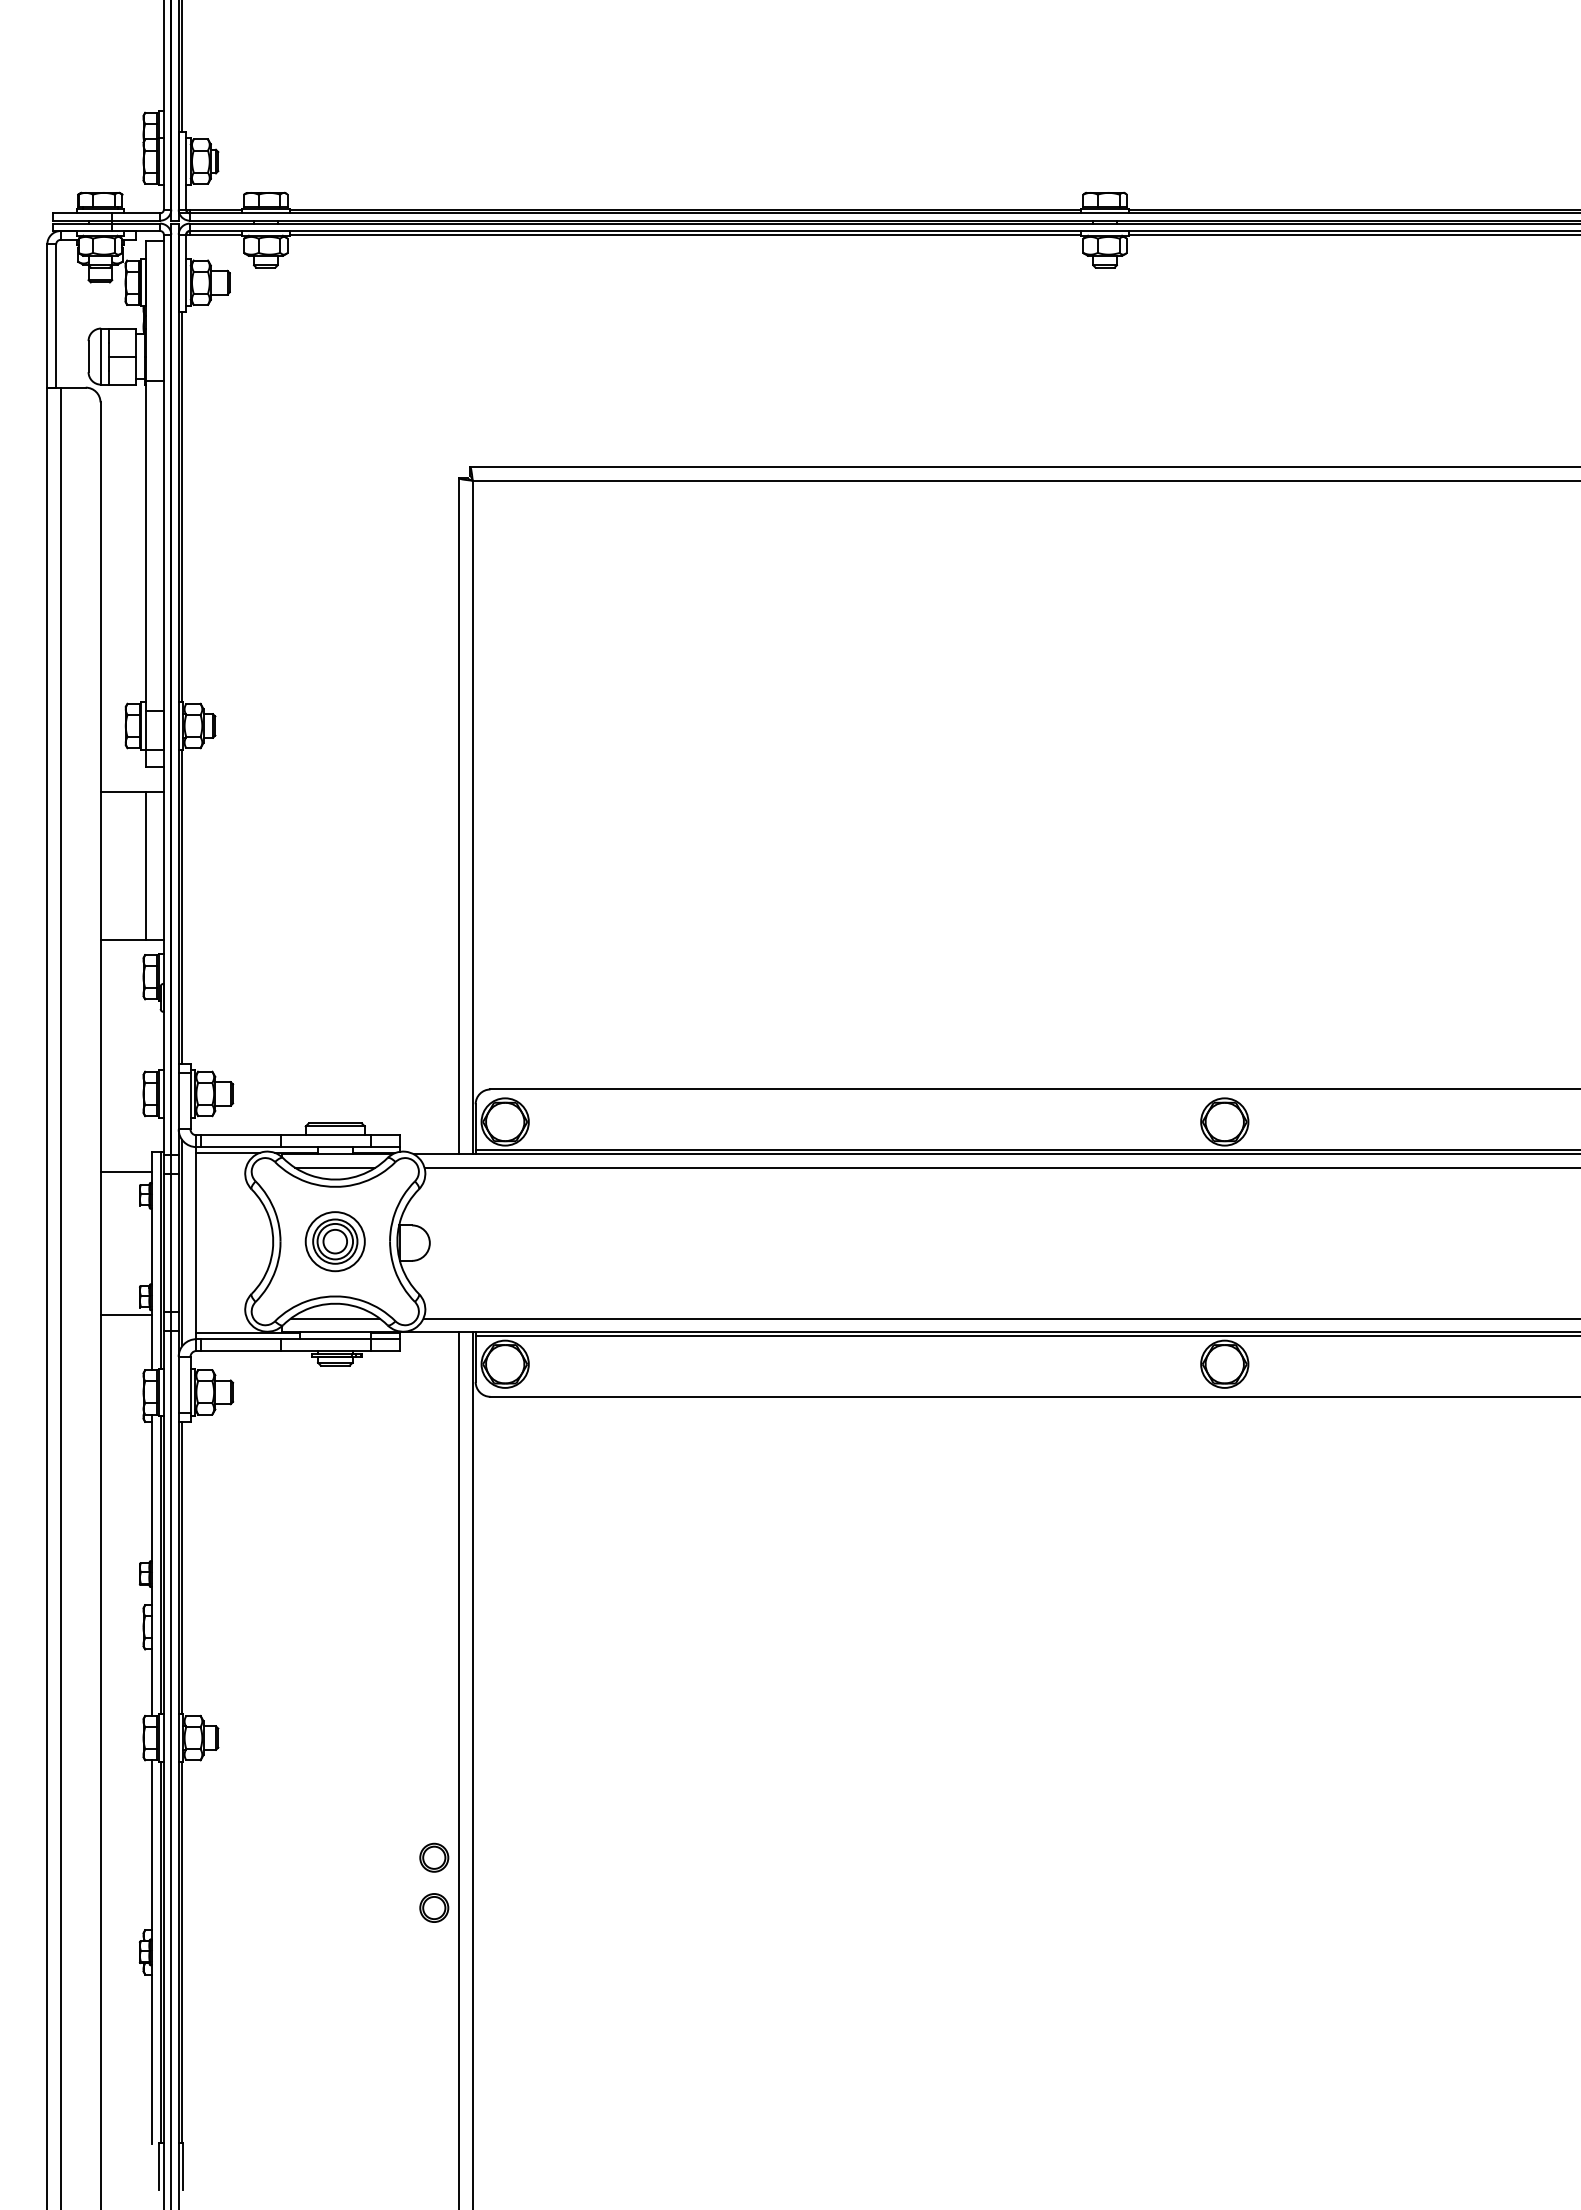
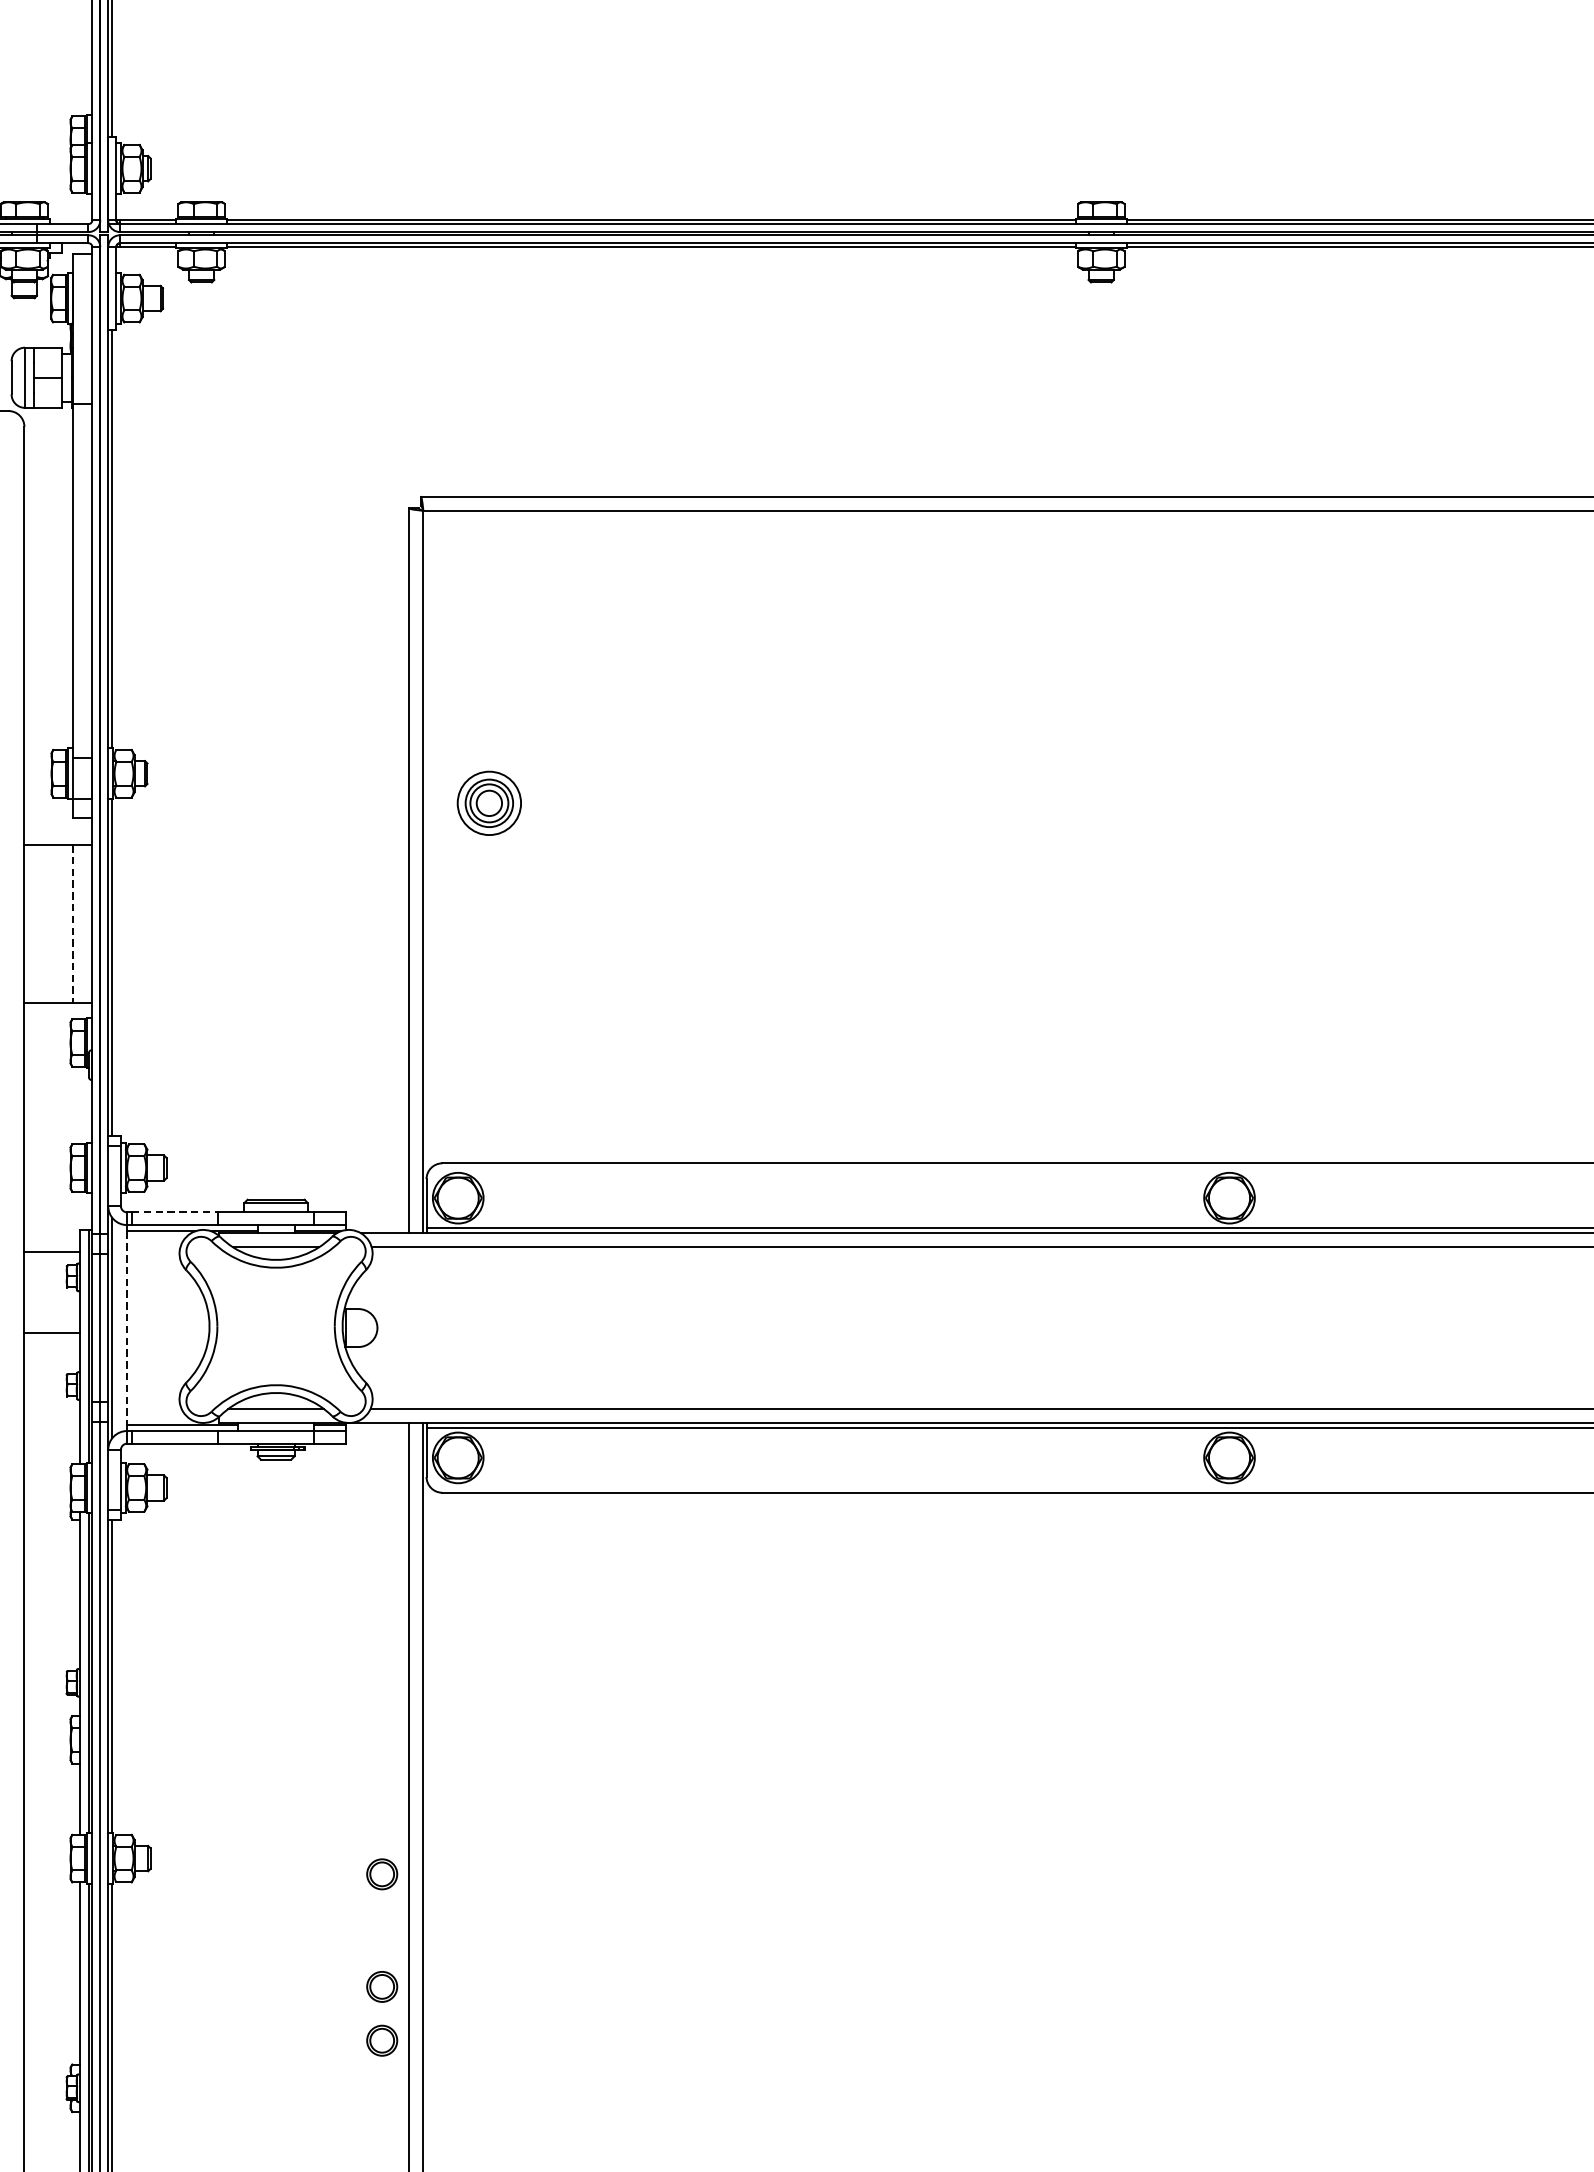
line: (146, 866) -> (73, 924), solid -> dashed
line: (240, 1135) -> (174, 1212), solid -> dashed
part: (334, 1241) -> (488, 803), moved
line: (196, 1243) -> (127, 1328), solid -> dashed
line: (126, 1314) -> (52, 1332), moved
part: (434, 1752) -> (382, 1874), added

